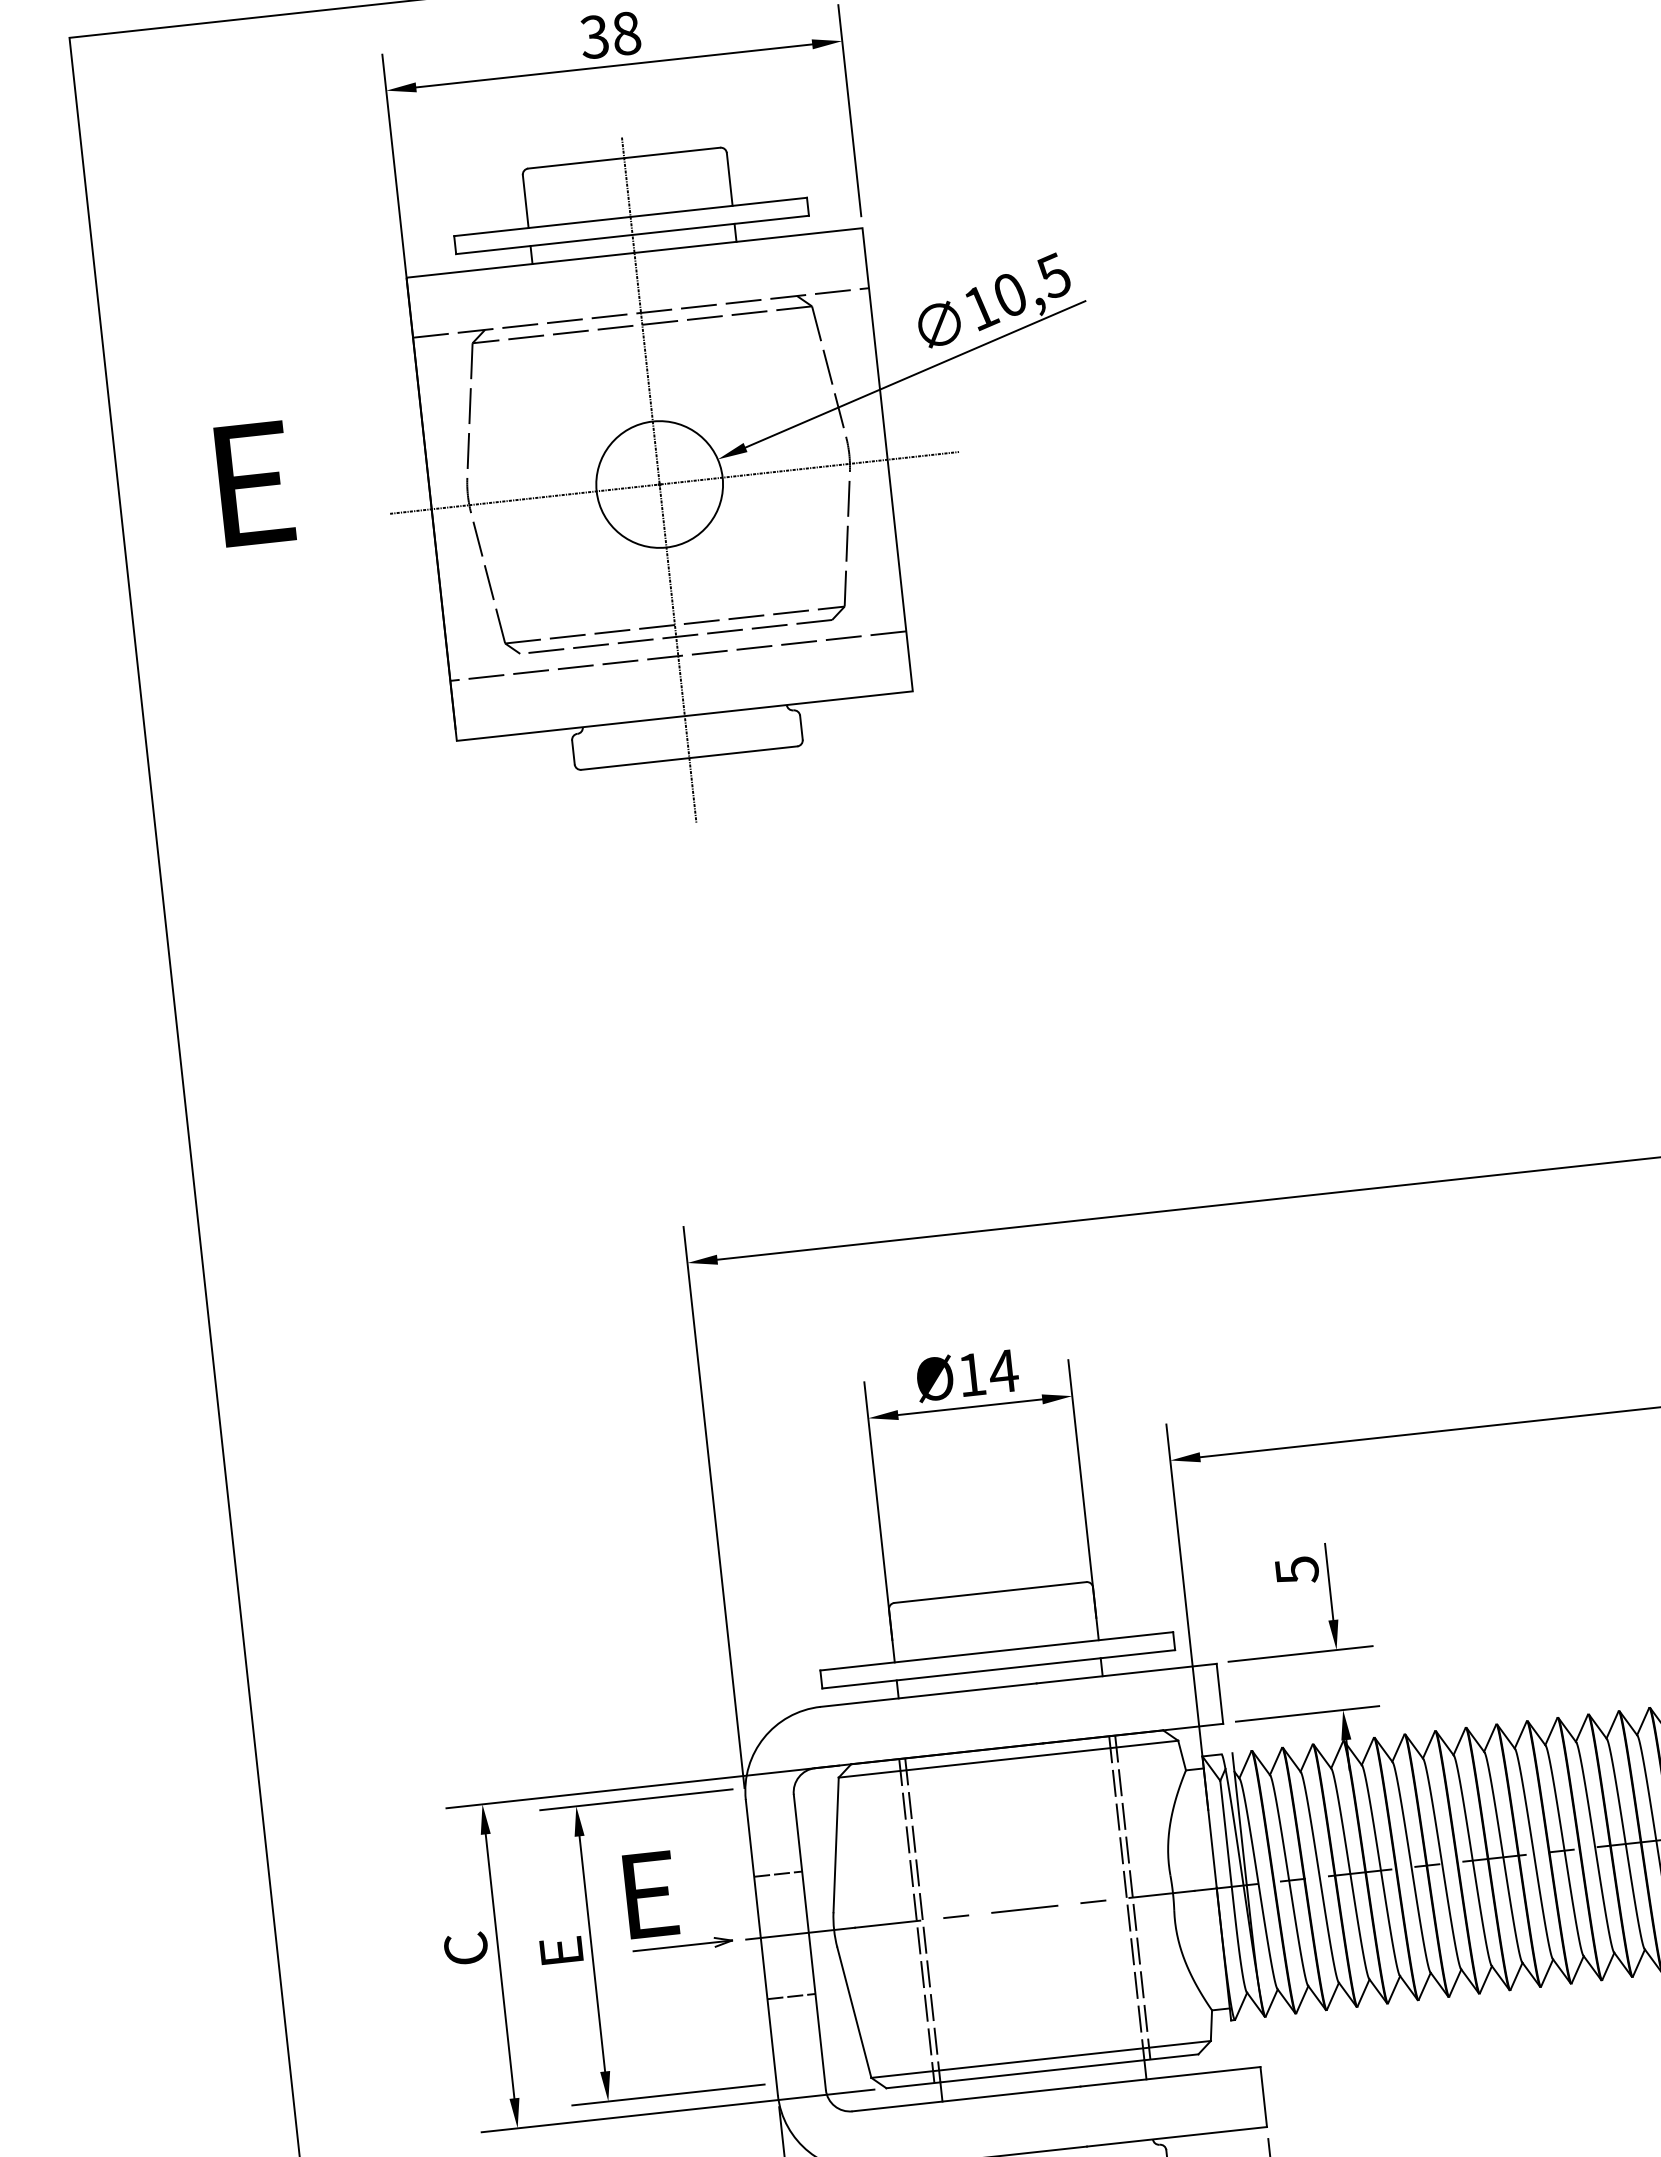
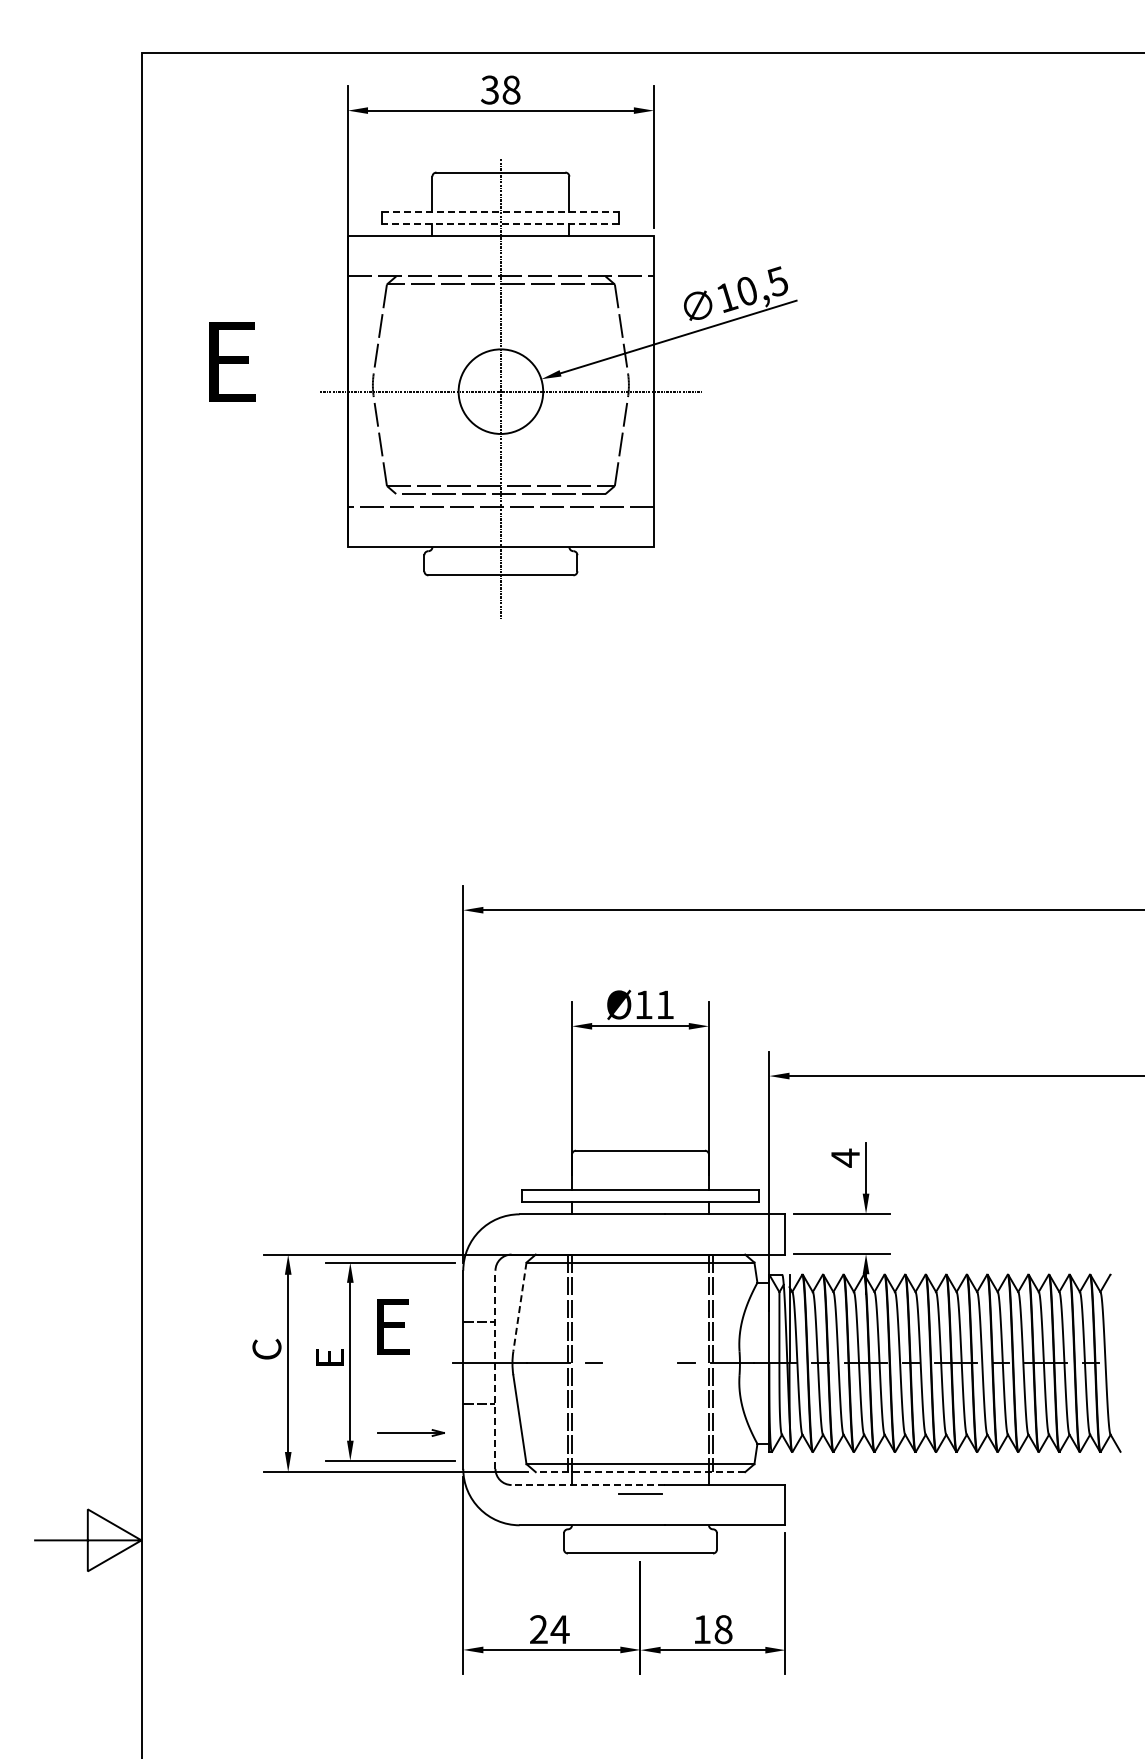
line: (631, 217) -> (501, 212), solid -> dashed
line: (632, 235) -> (500, 224), solid -> dashed
text: (1002, 1370) -> (664, 1004), Ø14 -> Ø11
text: (1296, 1569) -> (845, 1157), 5 -> 4
line: (835, 1845) -> (519, 1307), solid -> dashed
line: (1024, 1908) -> (640, 1493), moved
line: (809, 1941) -> (495, 1369), solid -> dashed
part: (682, 1945) -> (410, 1432), moved
line: (1042, 2071) -> (640, 1472), solid -> dashed
line: (967, 2099) -> (588, 1485), solid -> dashed

